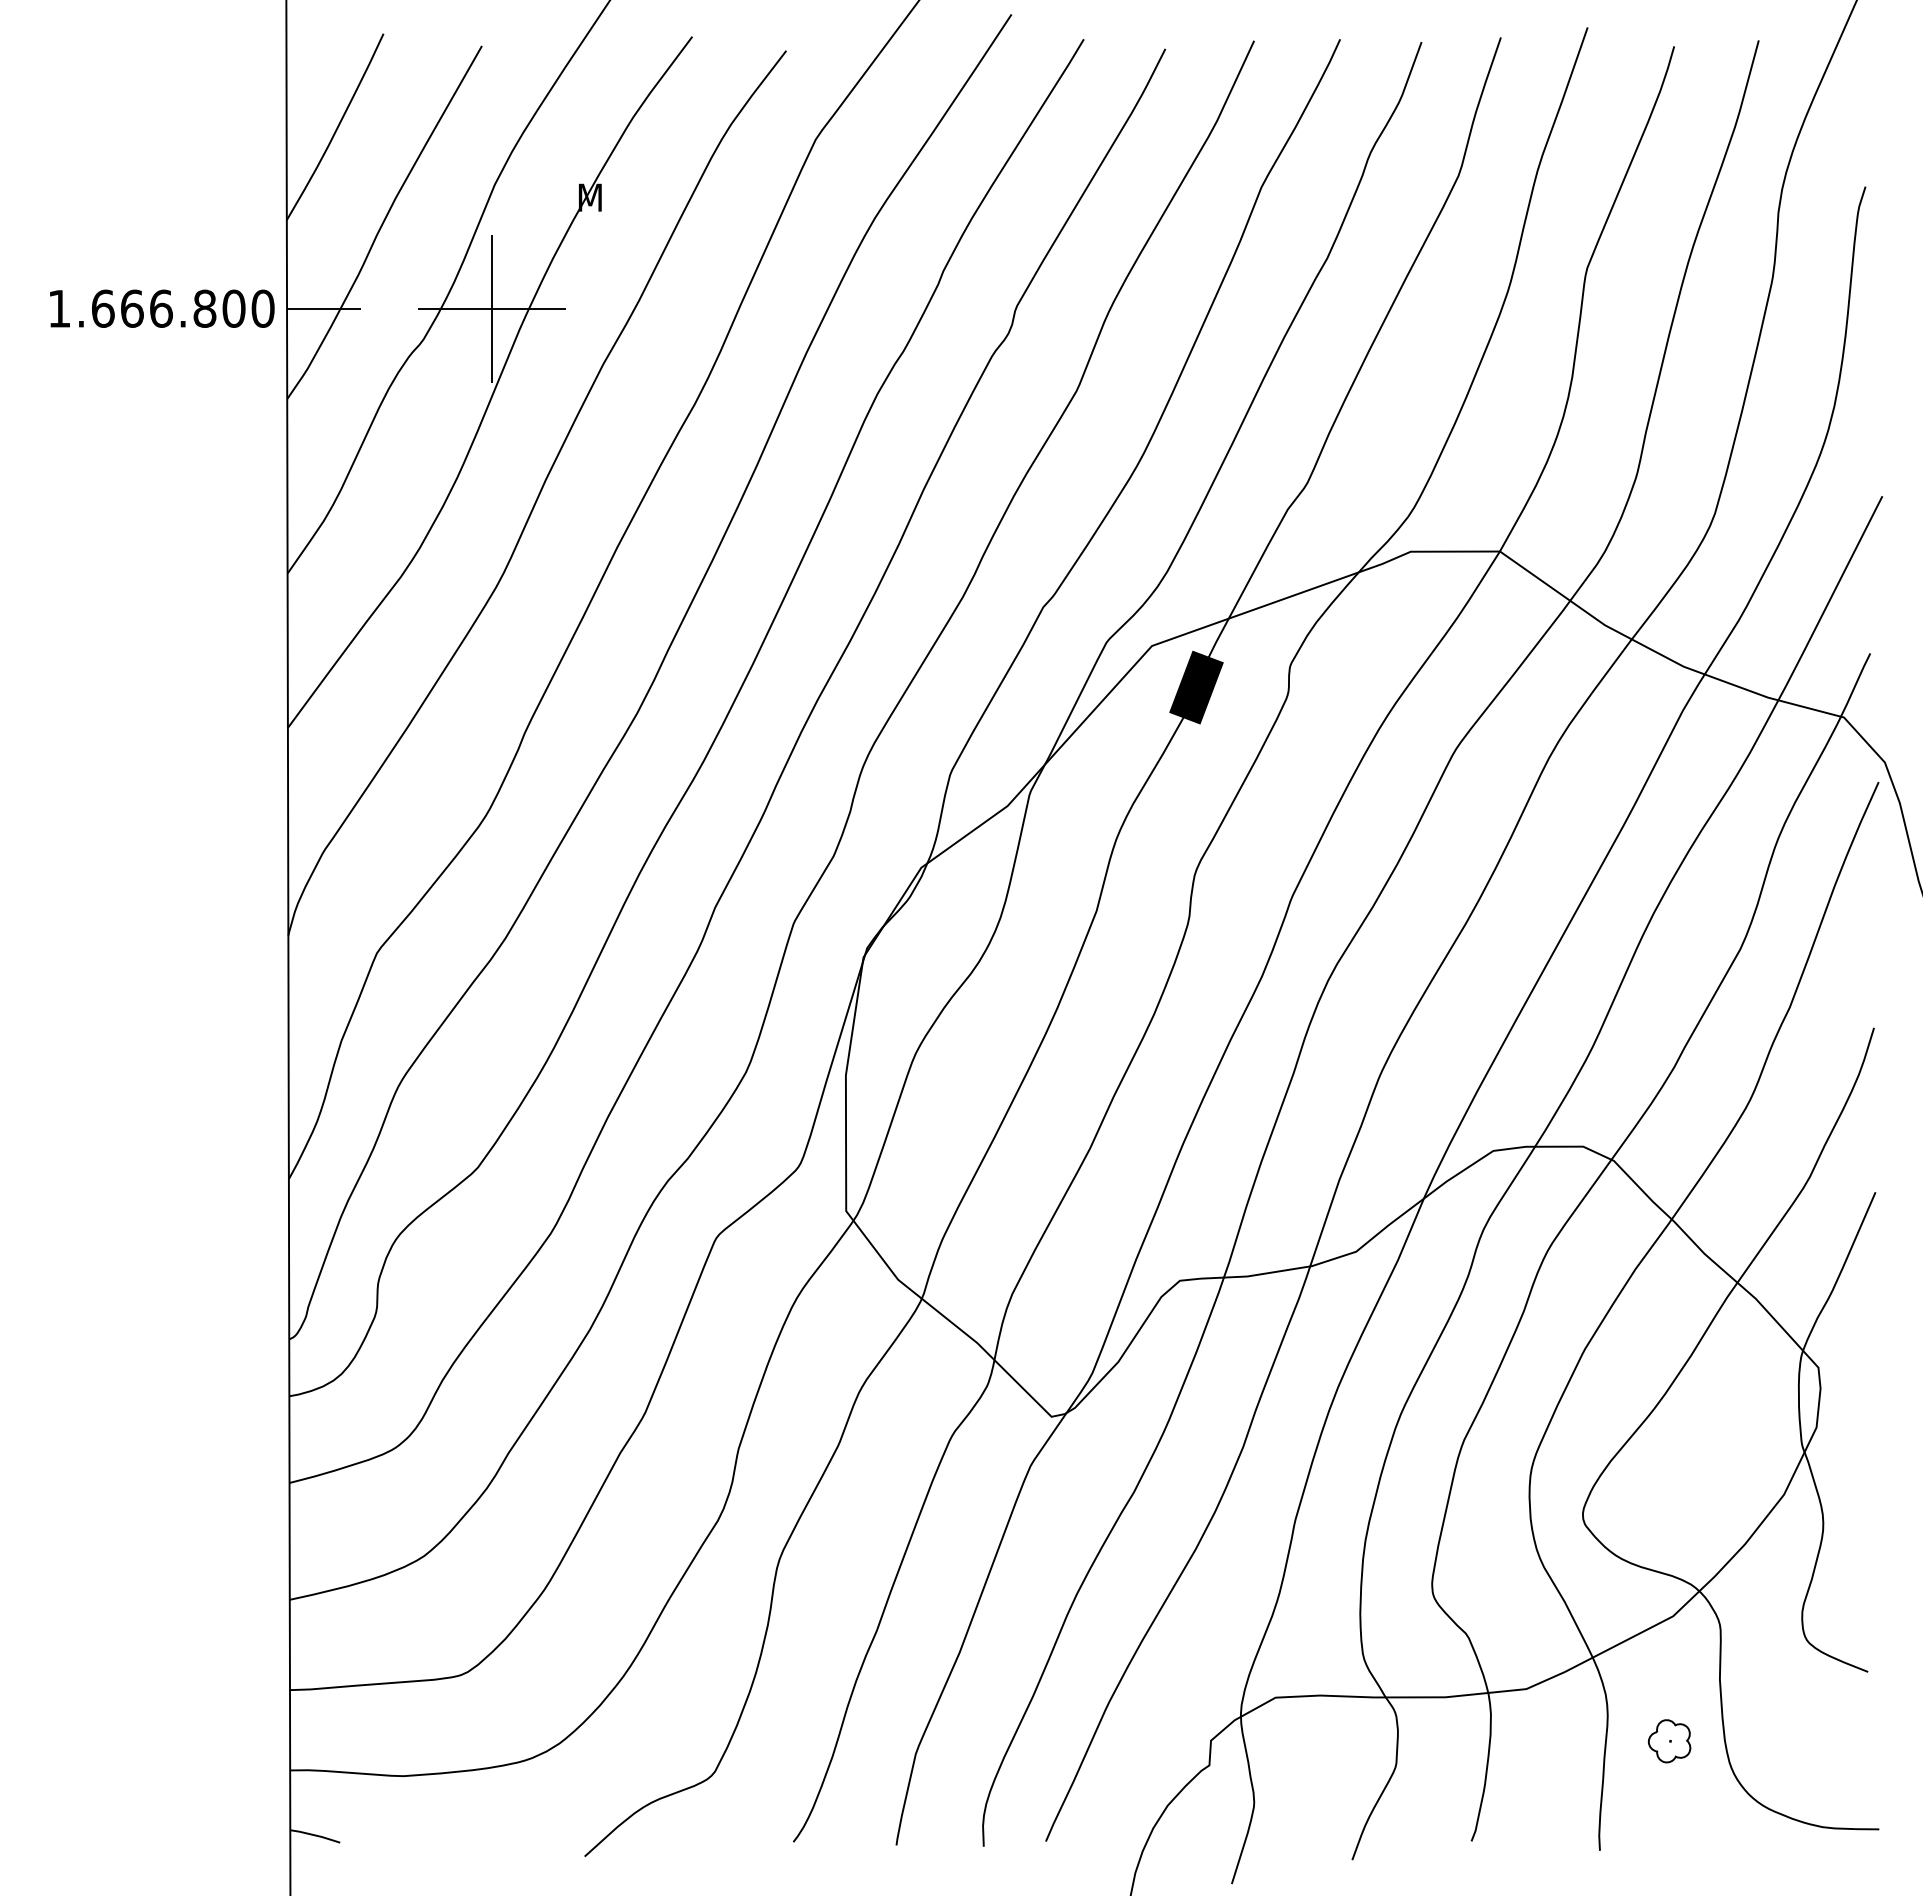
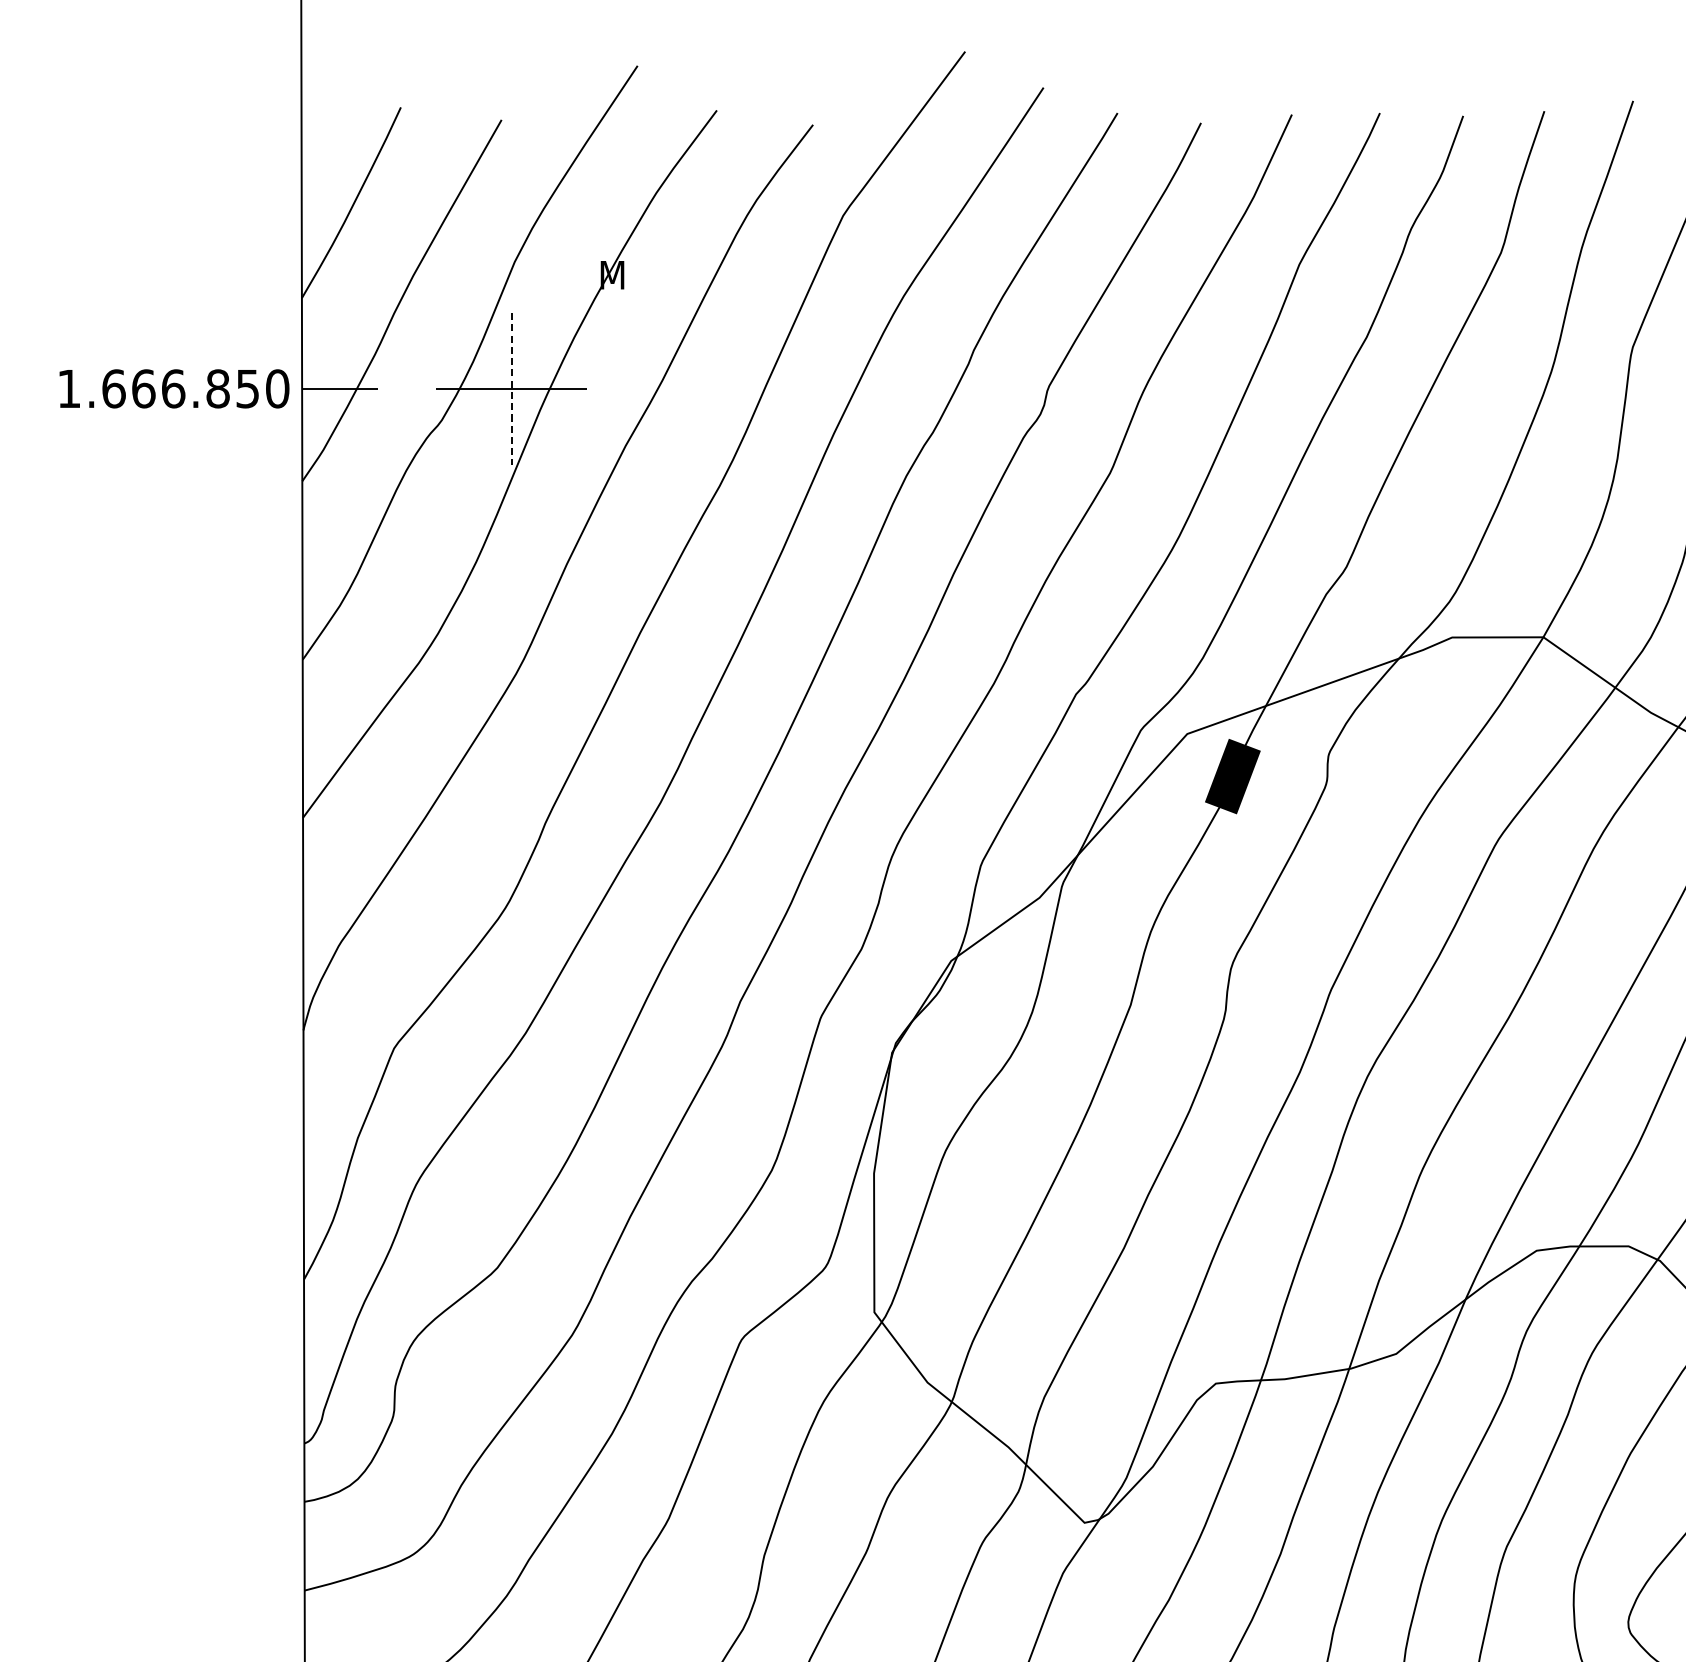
text: (233, 308) -> (247, 388), 1.666.800 -> 1.666.850
line: (491, 309) -> (511, 389), solid -> dashed

